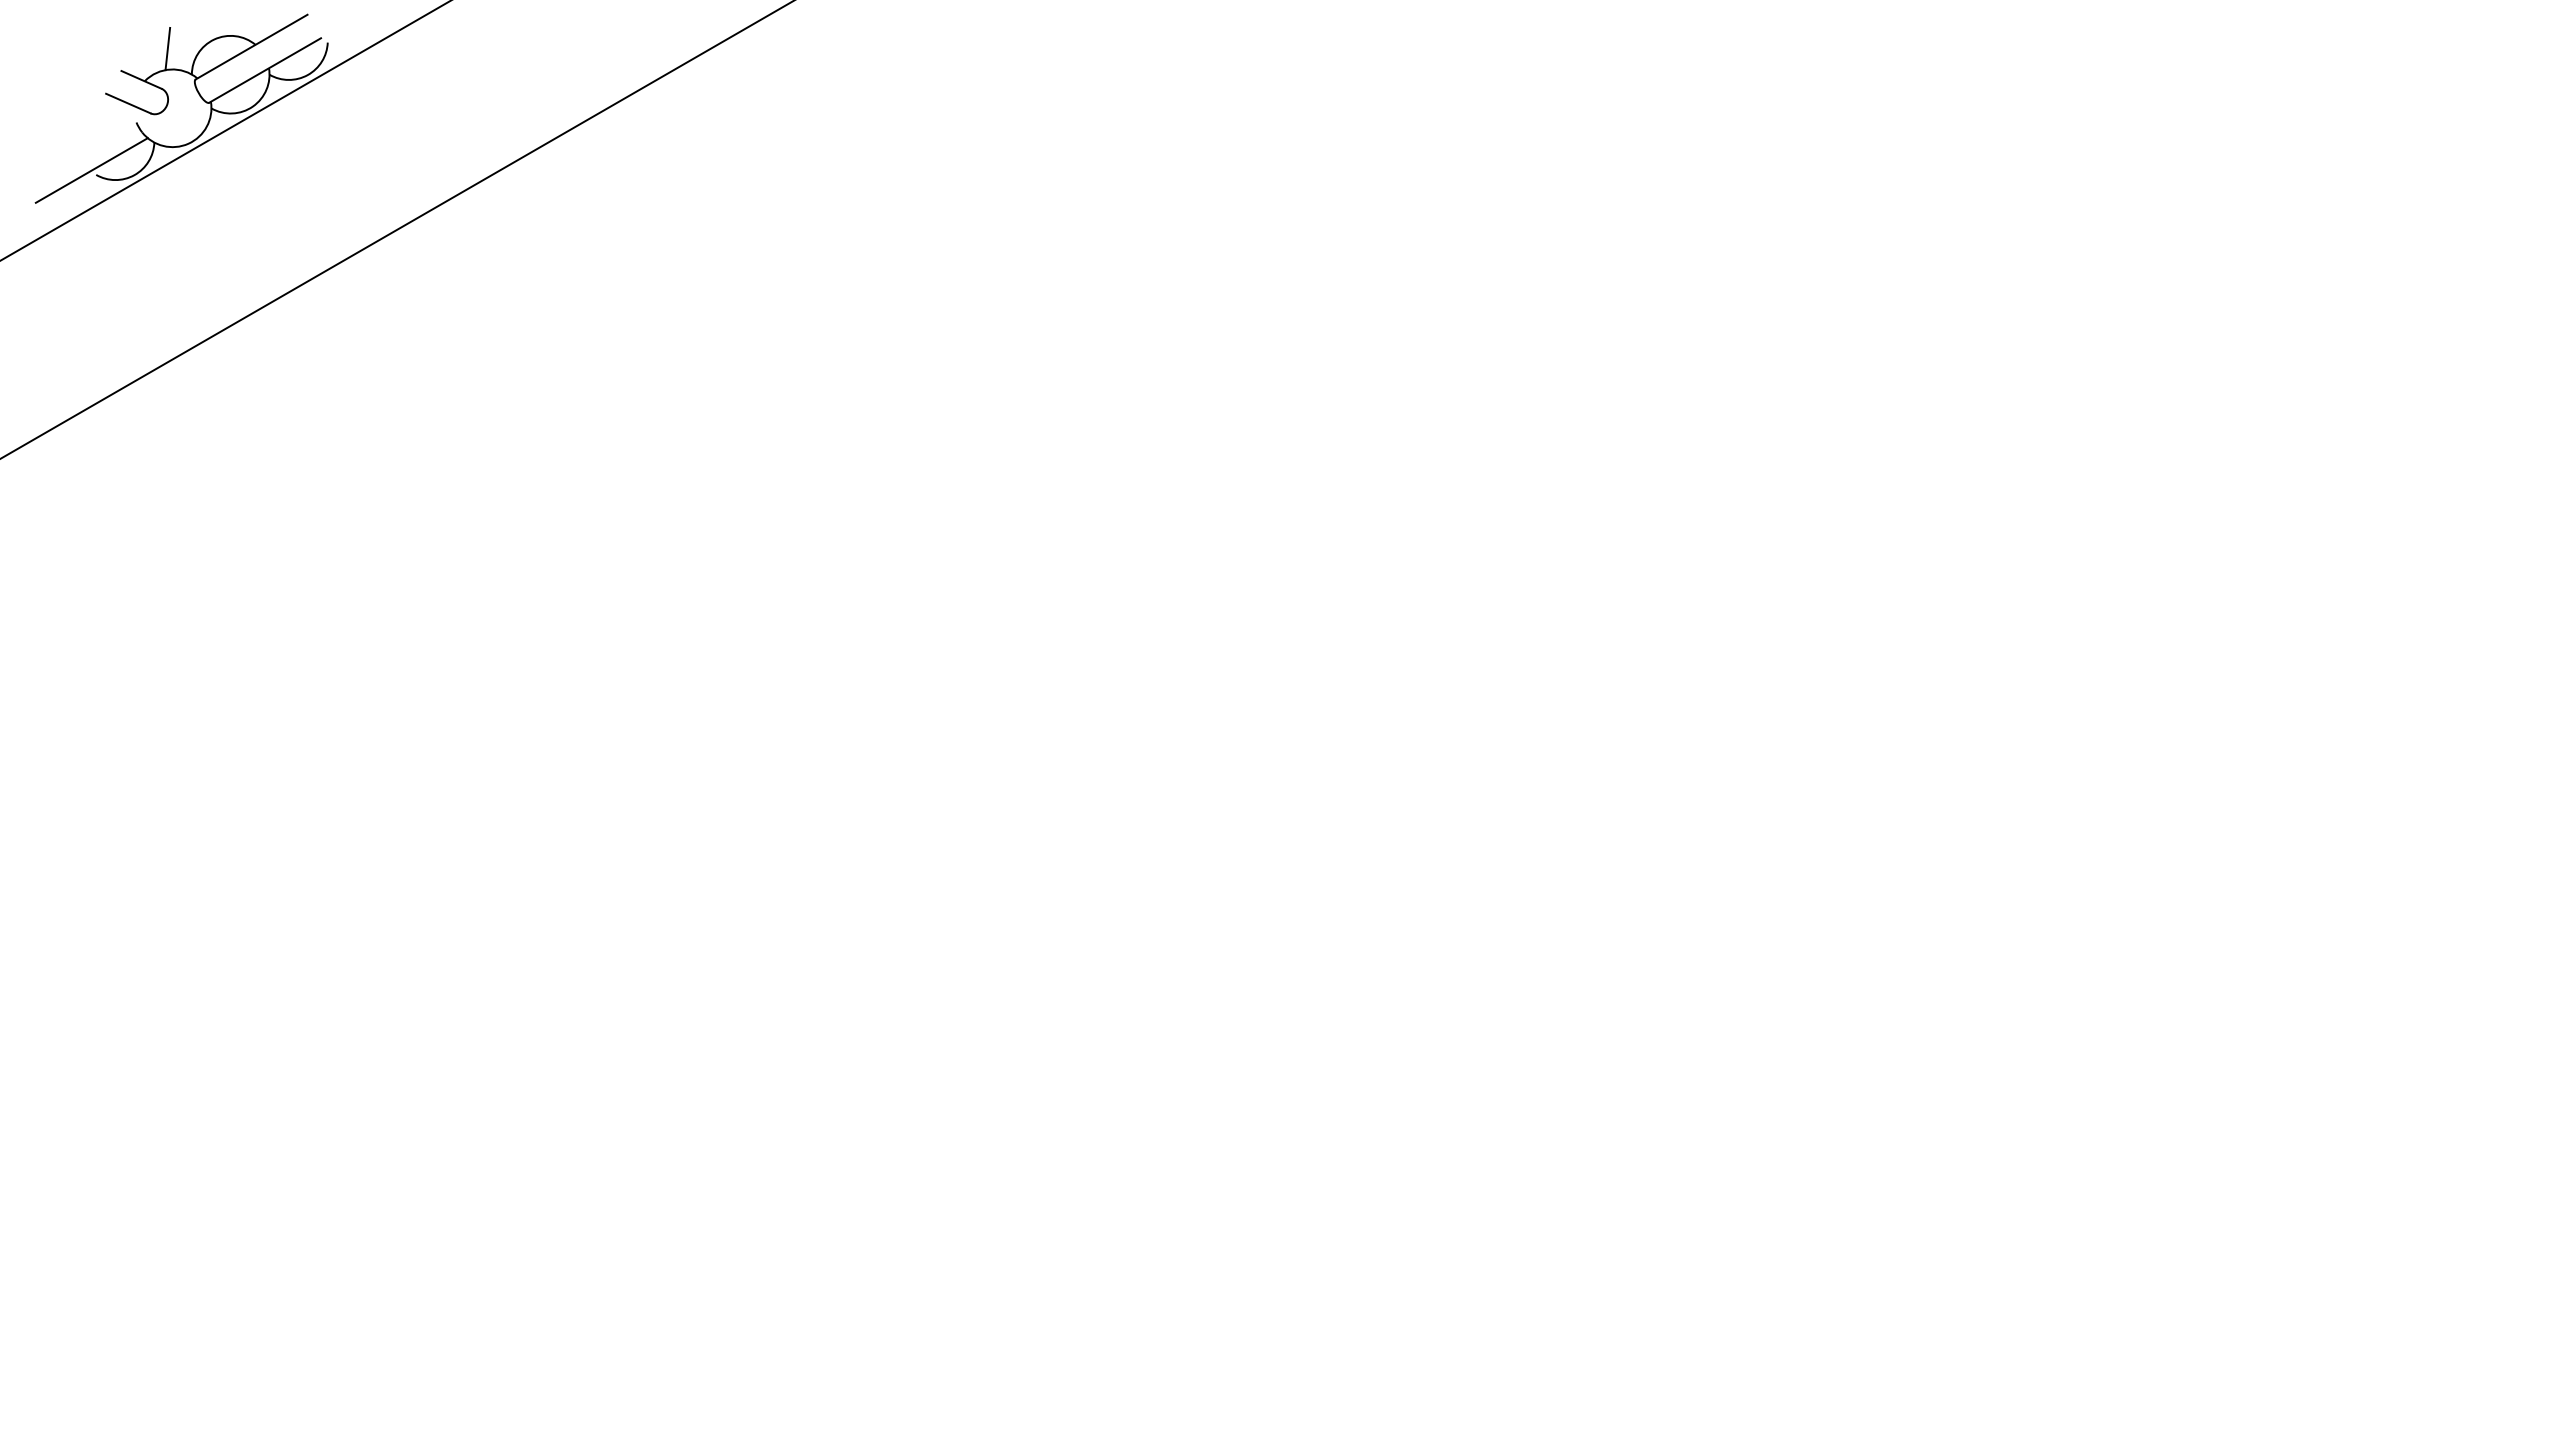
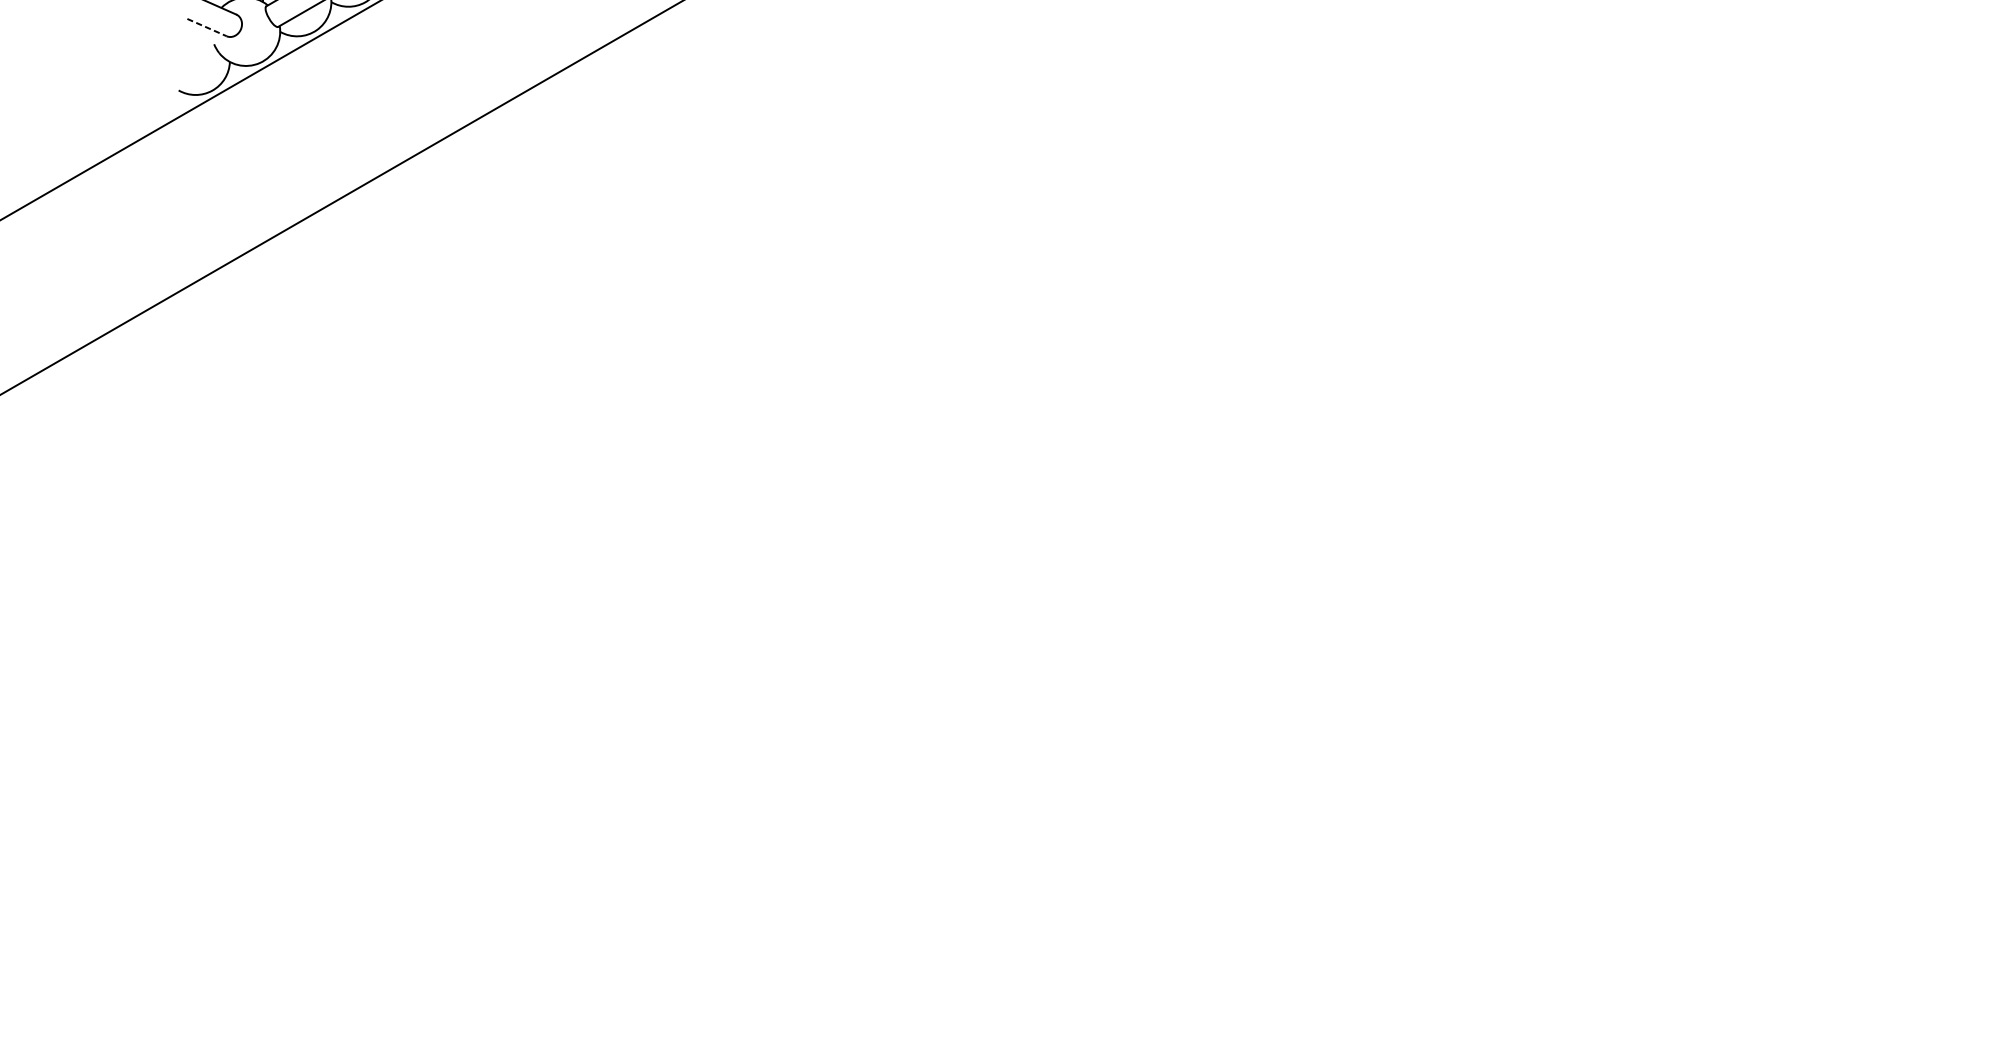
line: (128, 103) -> (207, 27), solid -> dashed
line: (91, 170) -> (174, 86), removed

